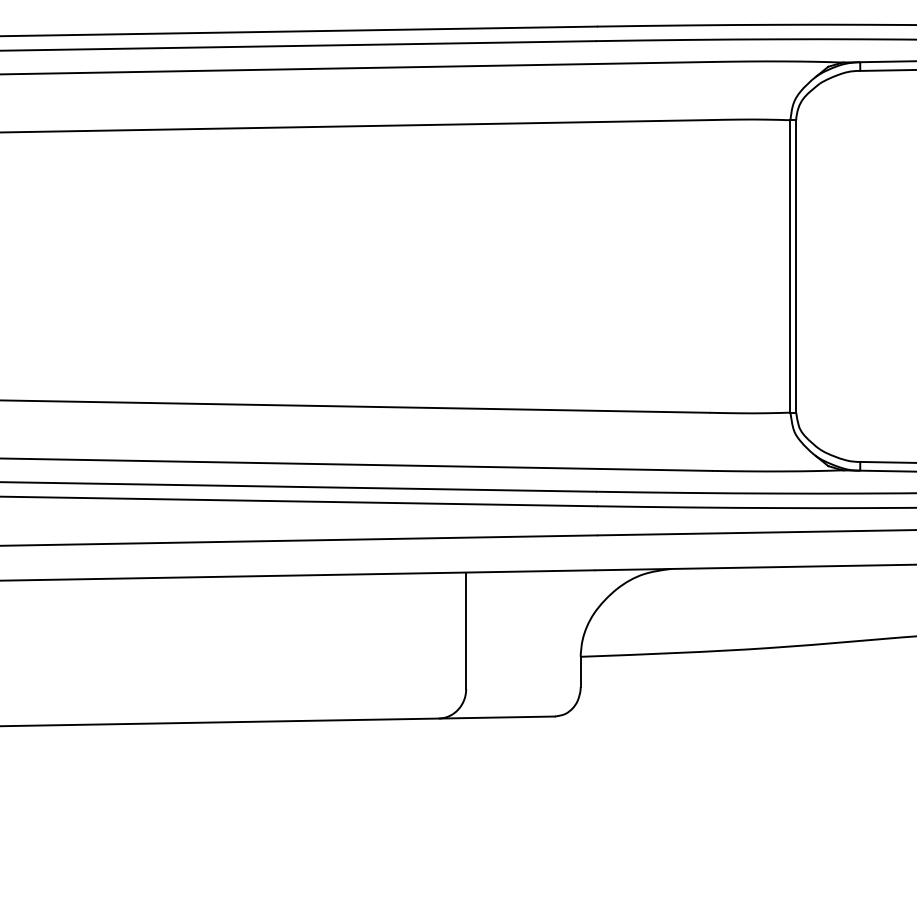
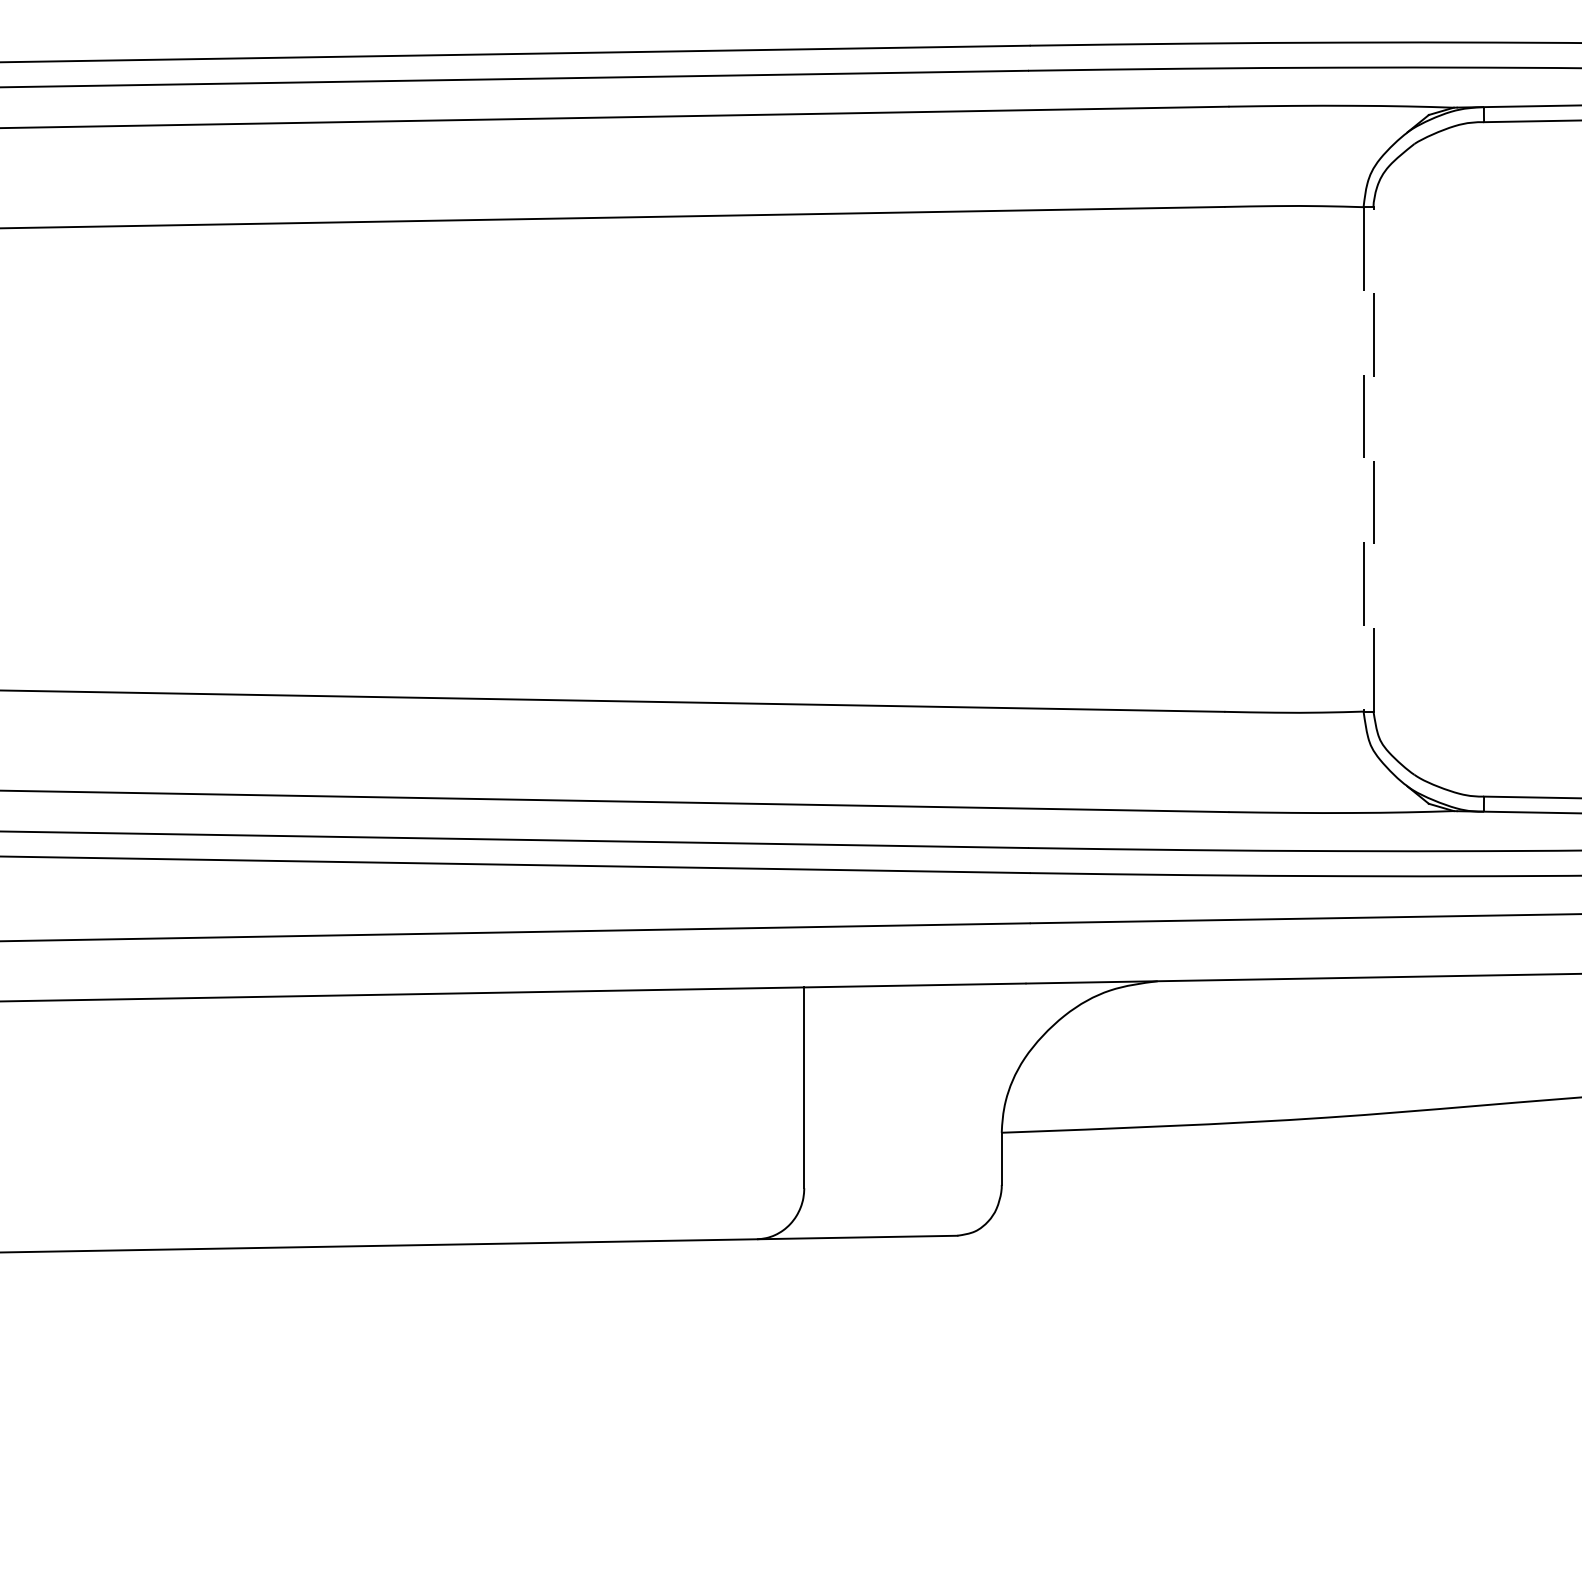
line: (796, 265) -> (1374, 457), solid -> dashed
line: (790, 266) -> (1363, 459), solid -> dashed

